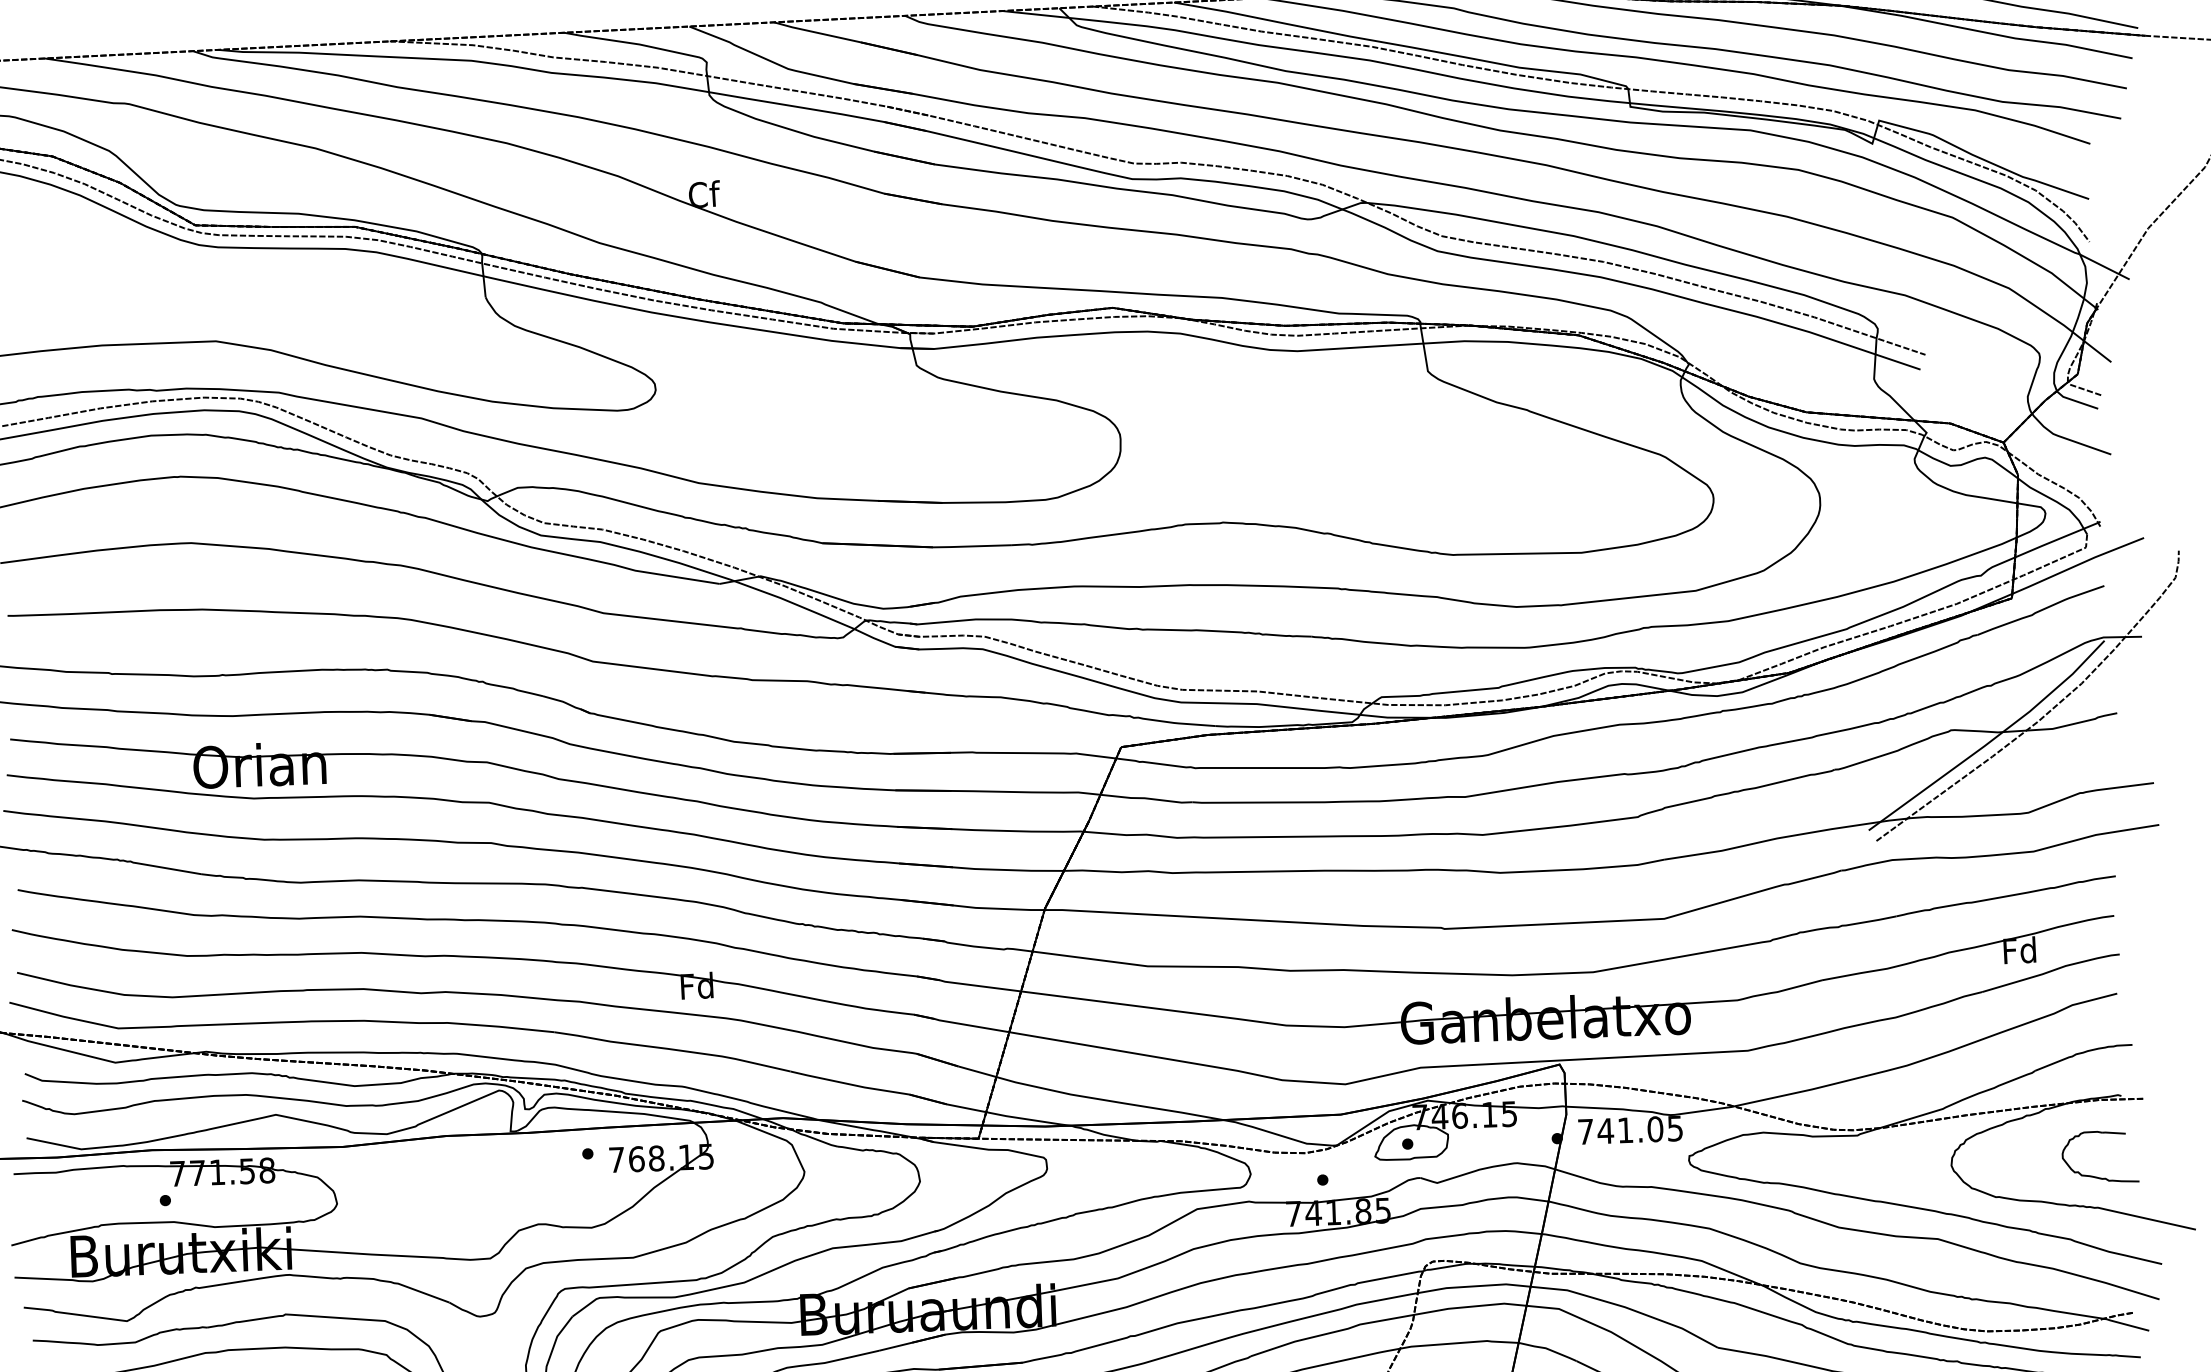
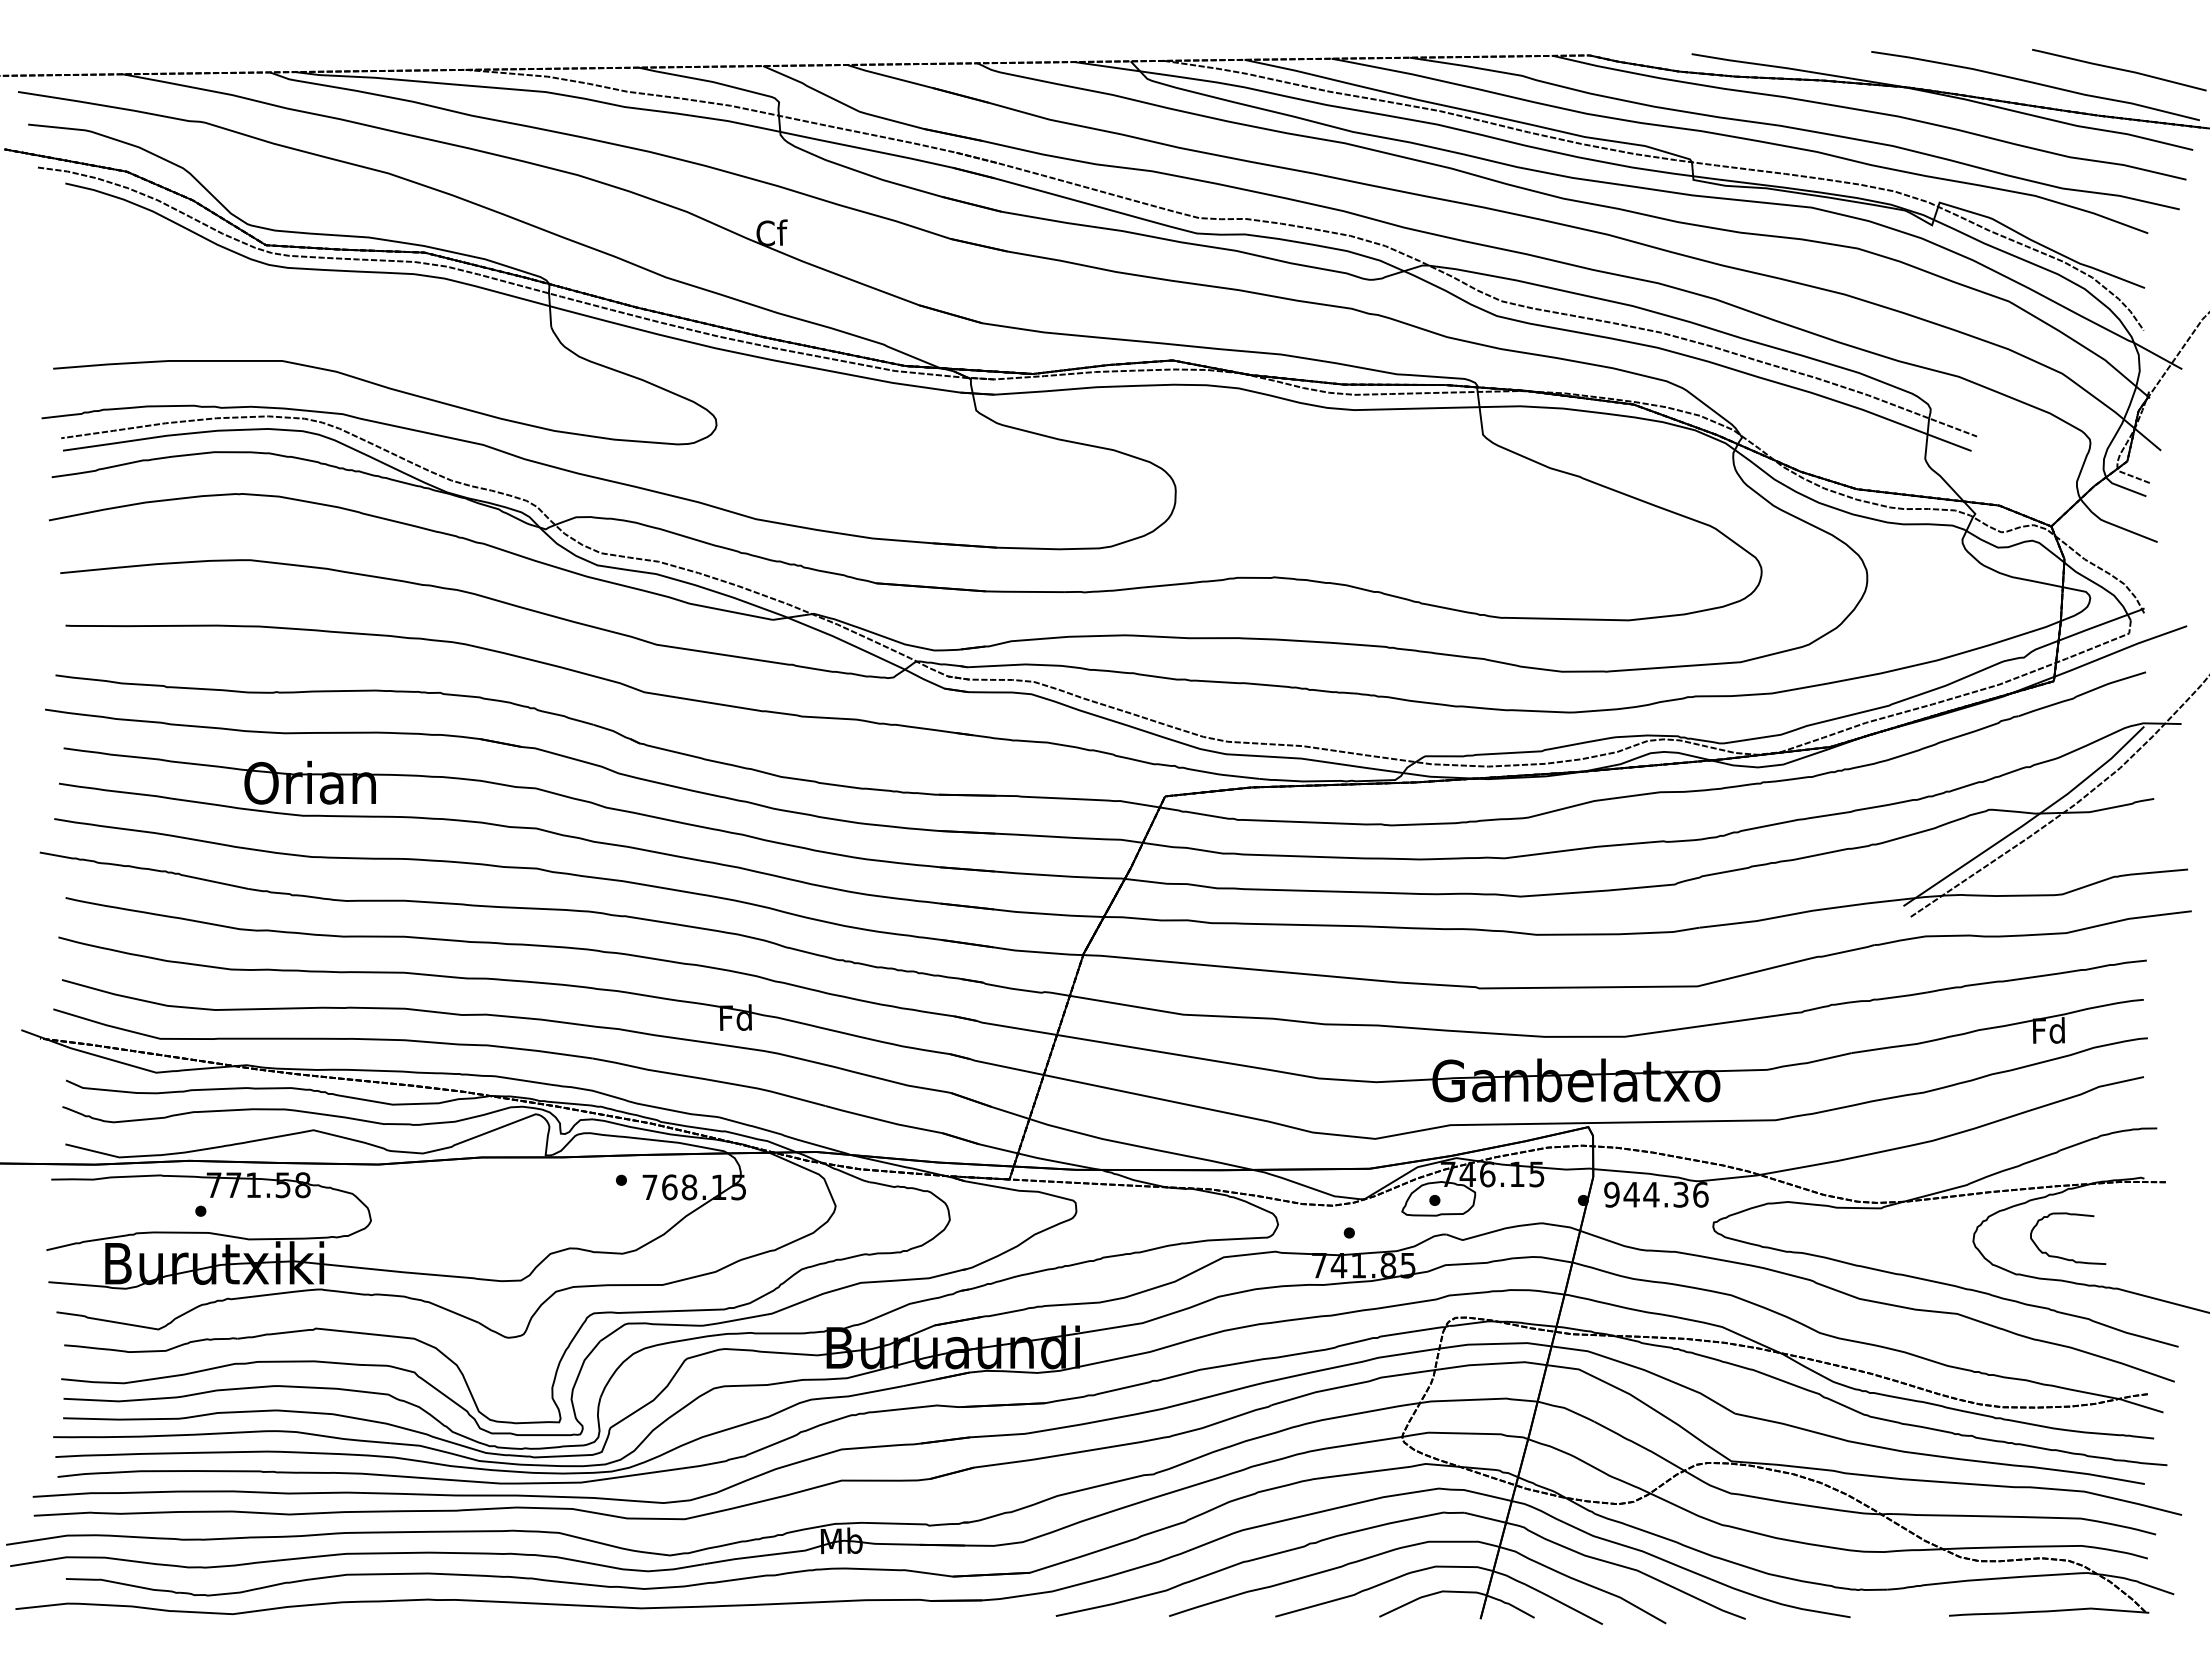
text: (1630, 1129) -> (1656, 1194), 741.05 -> 944.36
part: (2096, 1176) -> (2063, 1257), moved

